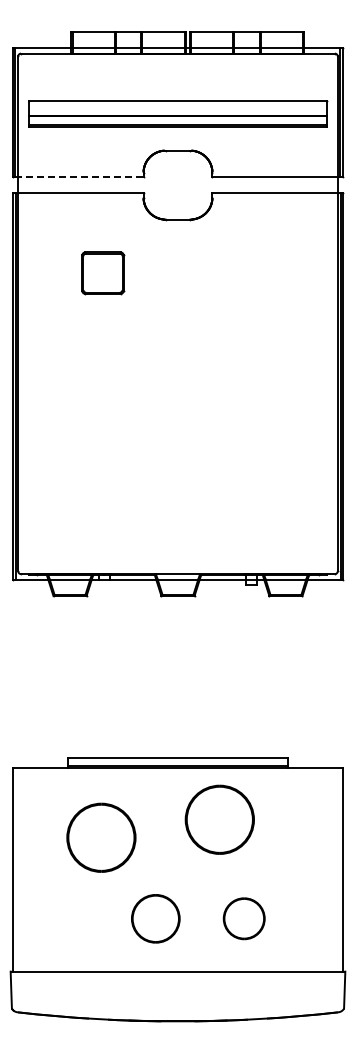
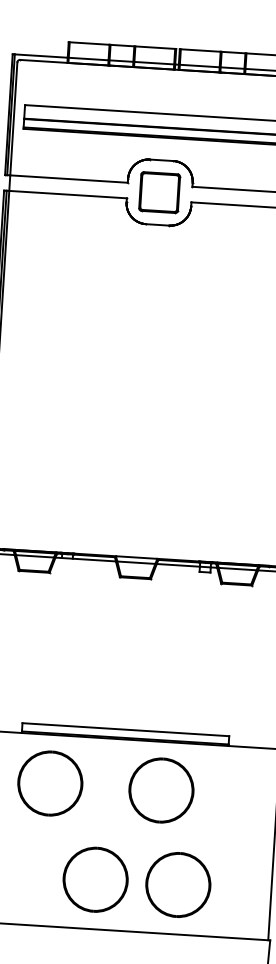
line: (79, 176) -> (67, 178), dashed -> solid
part: (103, 273) -> (160, 192), moved
part: (101, 837) -> (50, 783), moved
part: (155, 918) -> (95, 879), size x1.43
part: (244, 918) -> (178, 884), size x1.67

